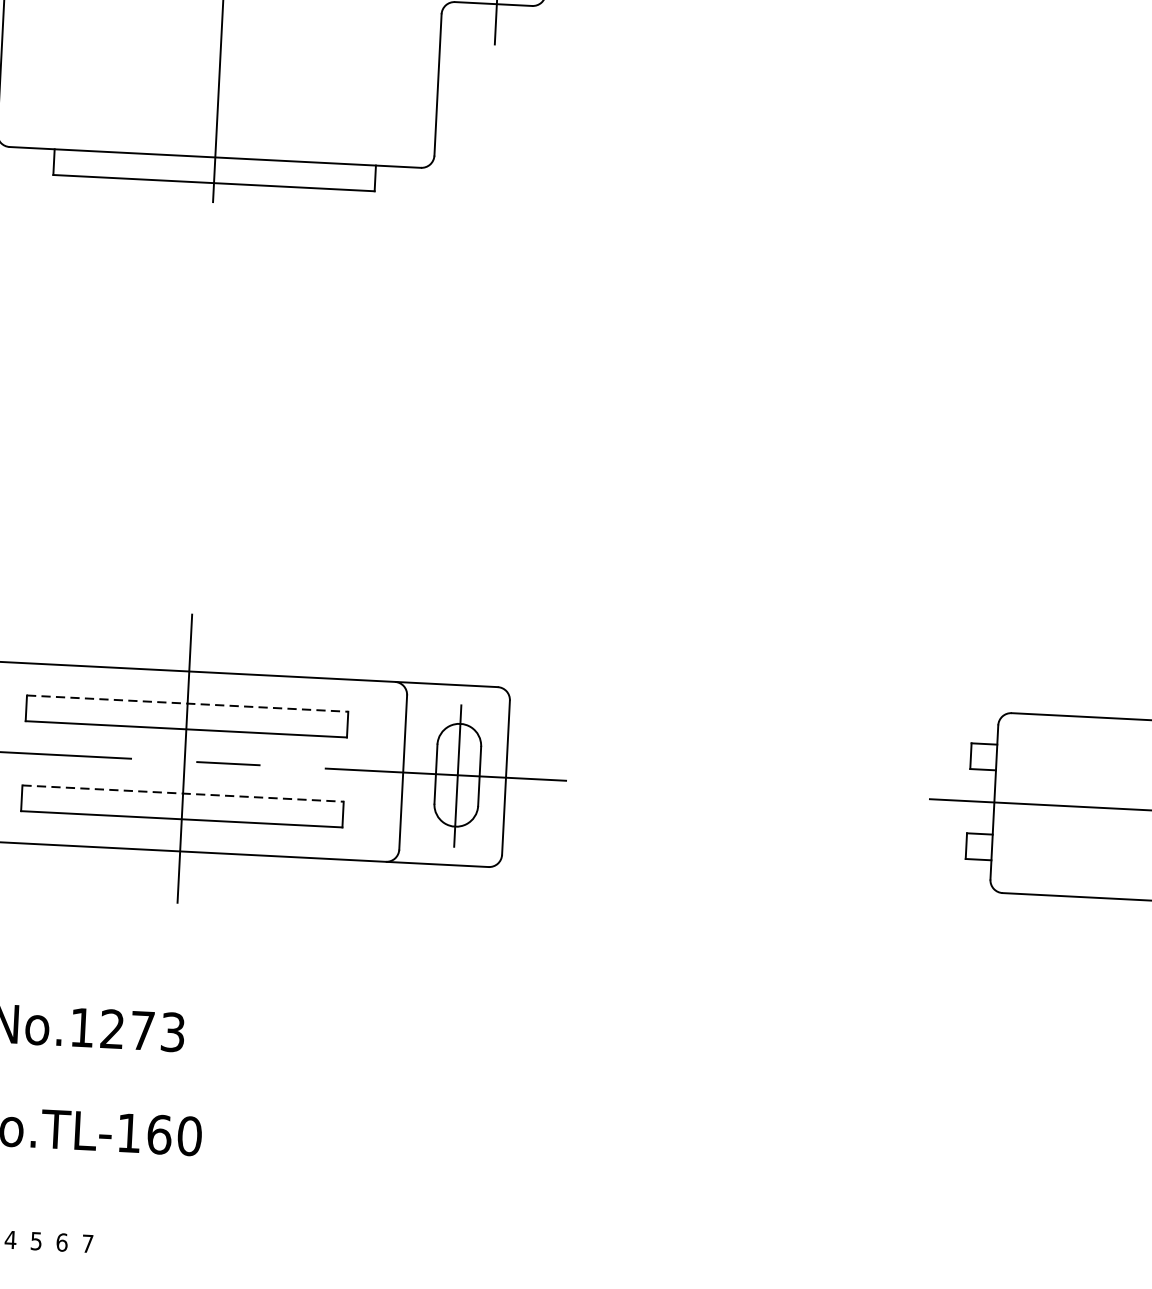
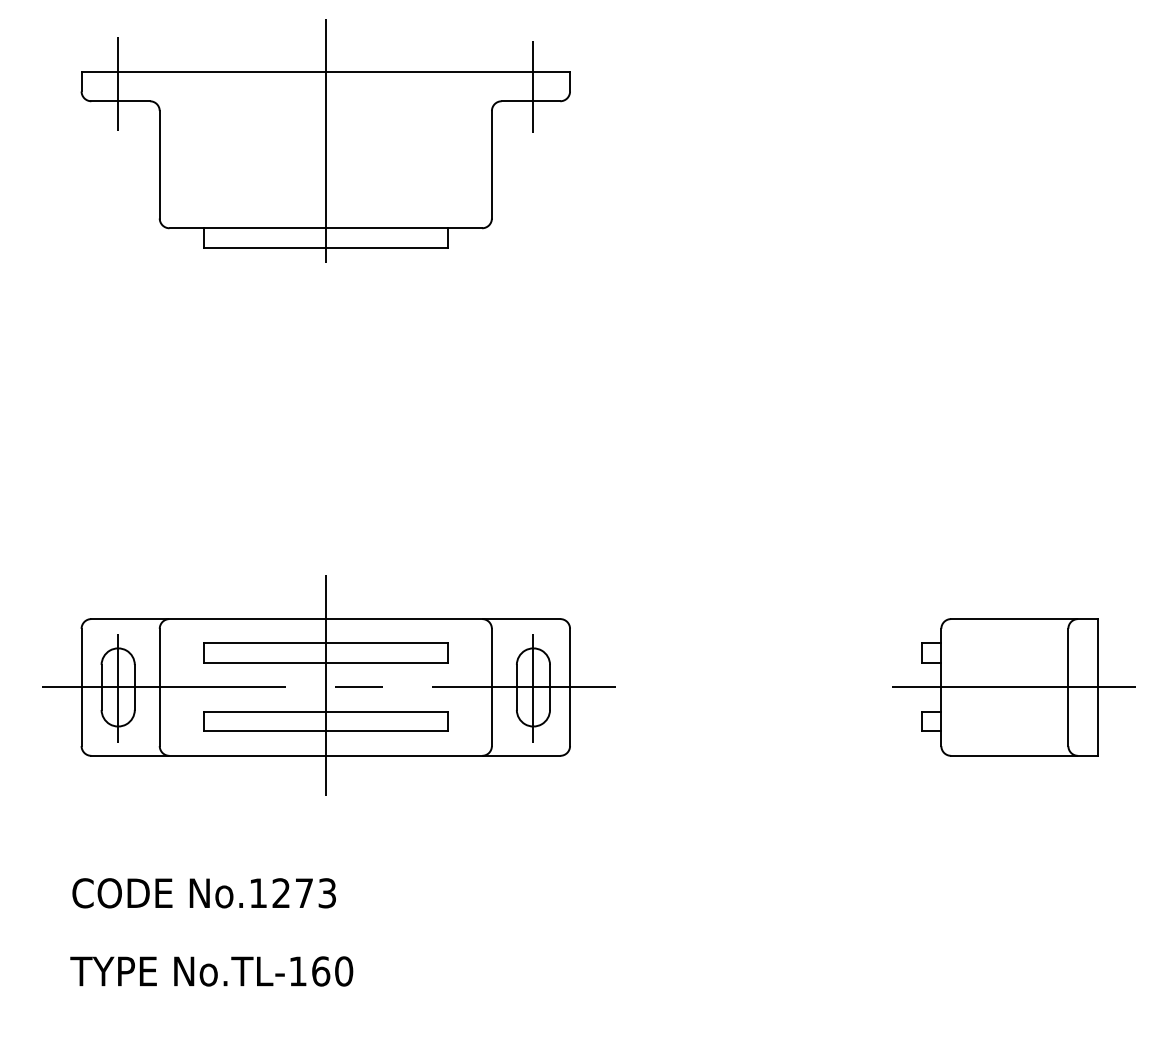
line: (188, 703) -> (326, 643), dashed -> solid
line: (183, 793) -> (326, 711), dashed -> solid

